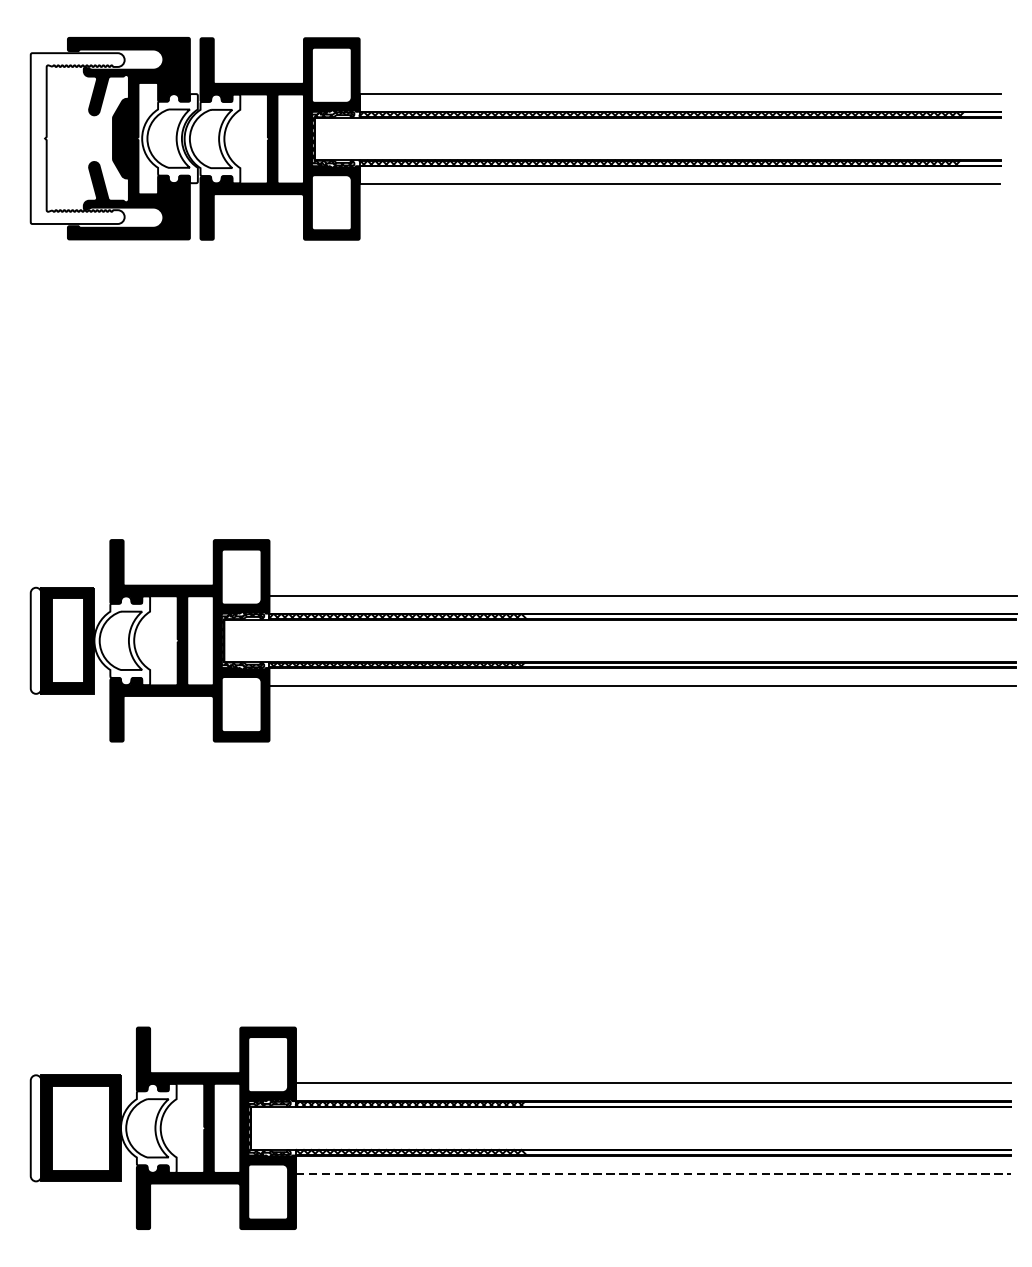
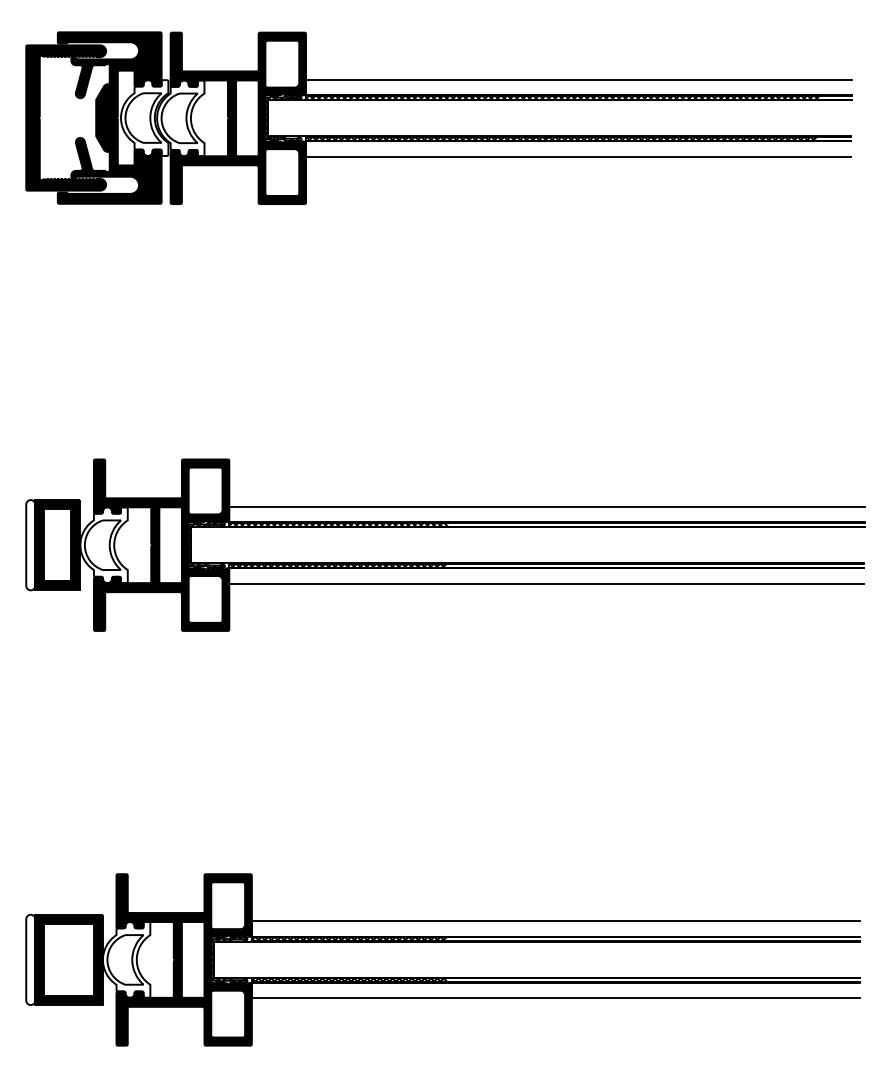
fill: (78, 137) -> (66, 117), added
line: (652, 1173) -> (555, 998), dashed -> solid

